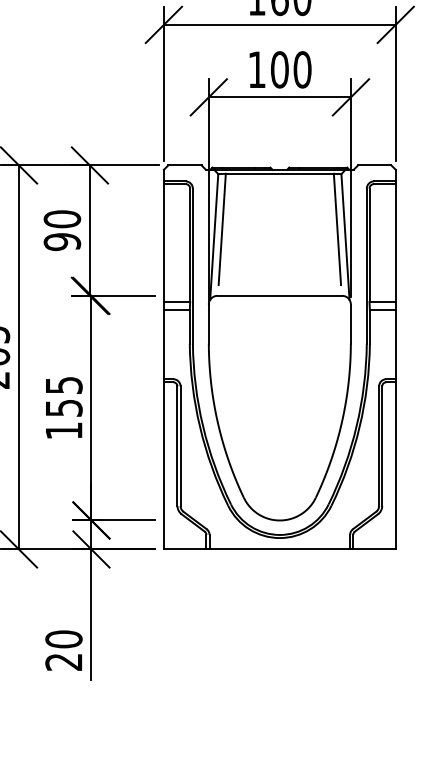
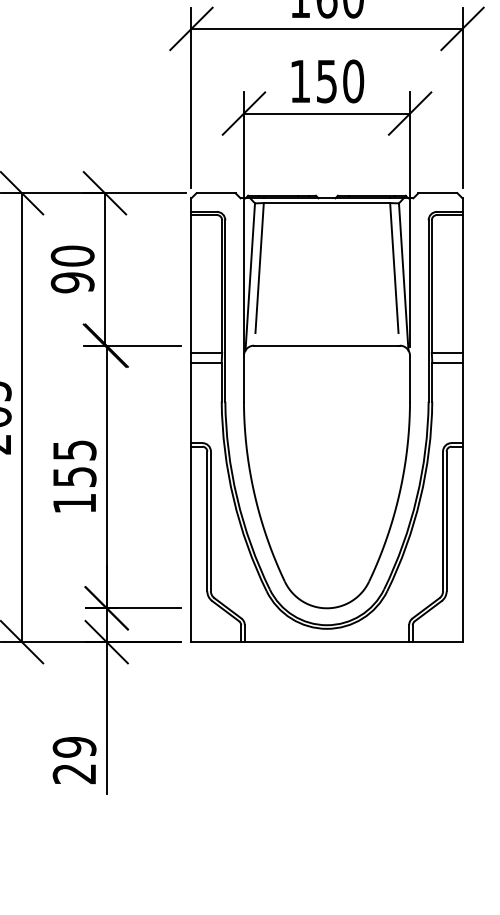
text: (279, 69) -> (326, 81), 100 -> 150
text: (63, 639) -> (74, 747), 20 -> 29

